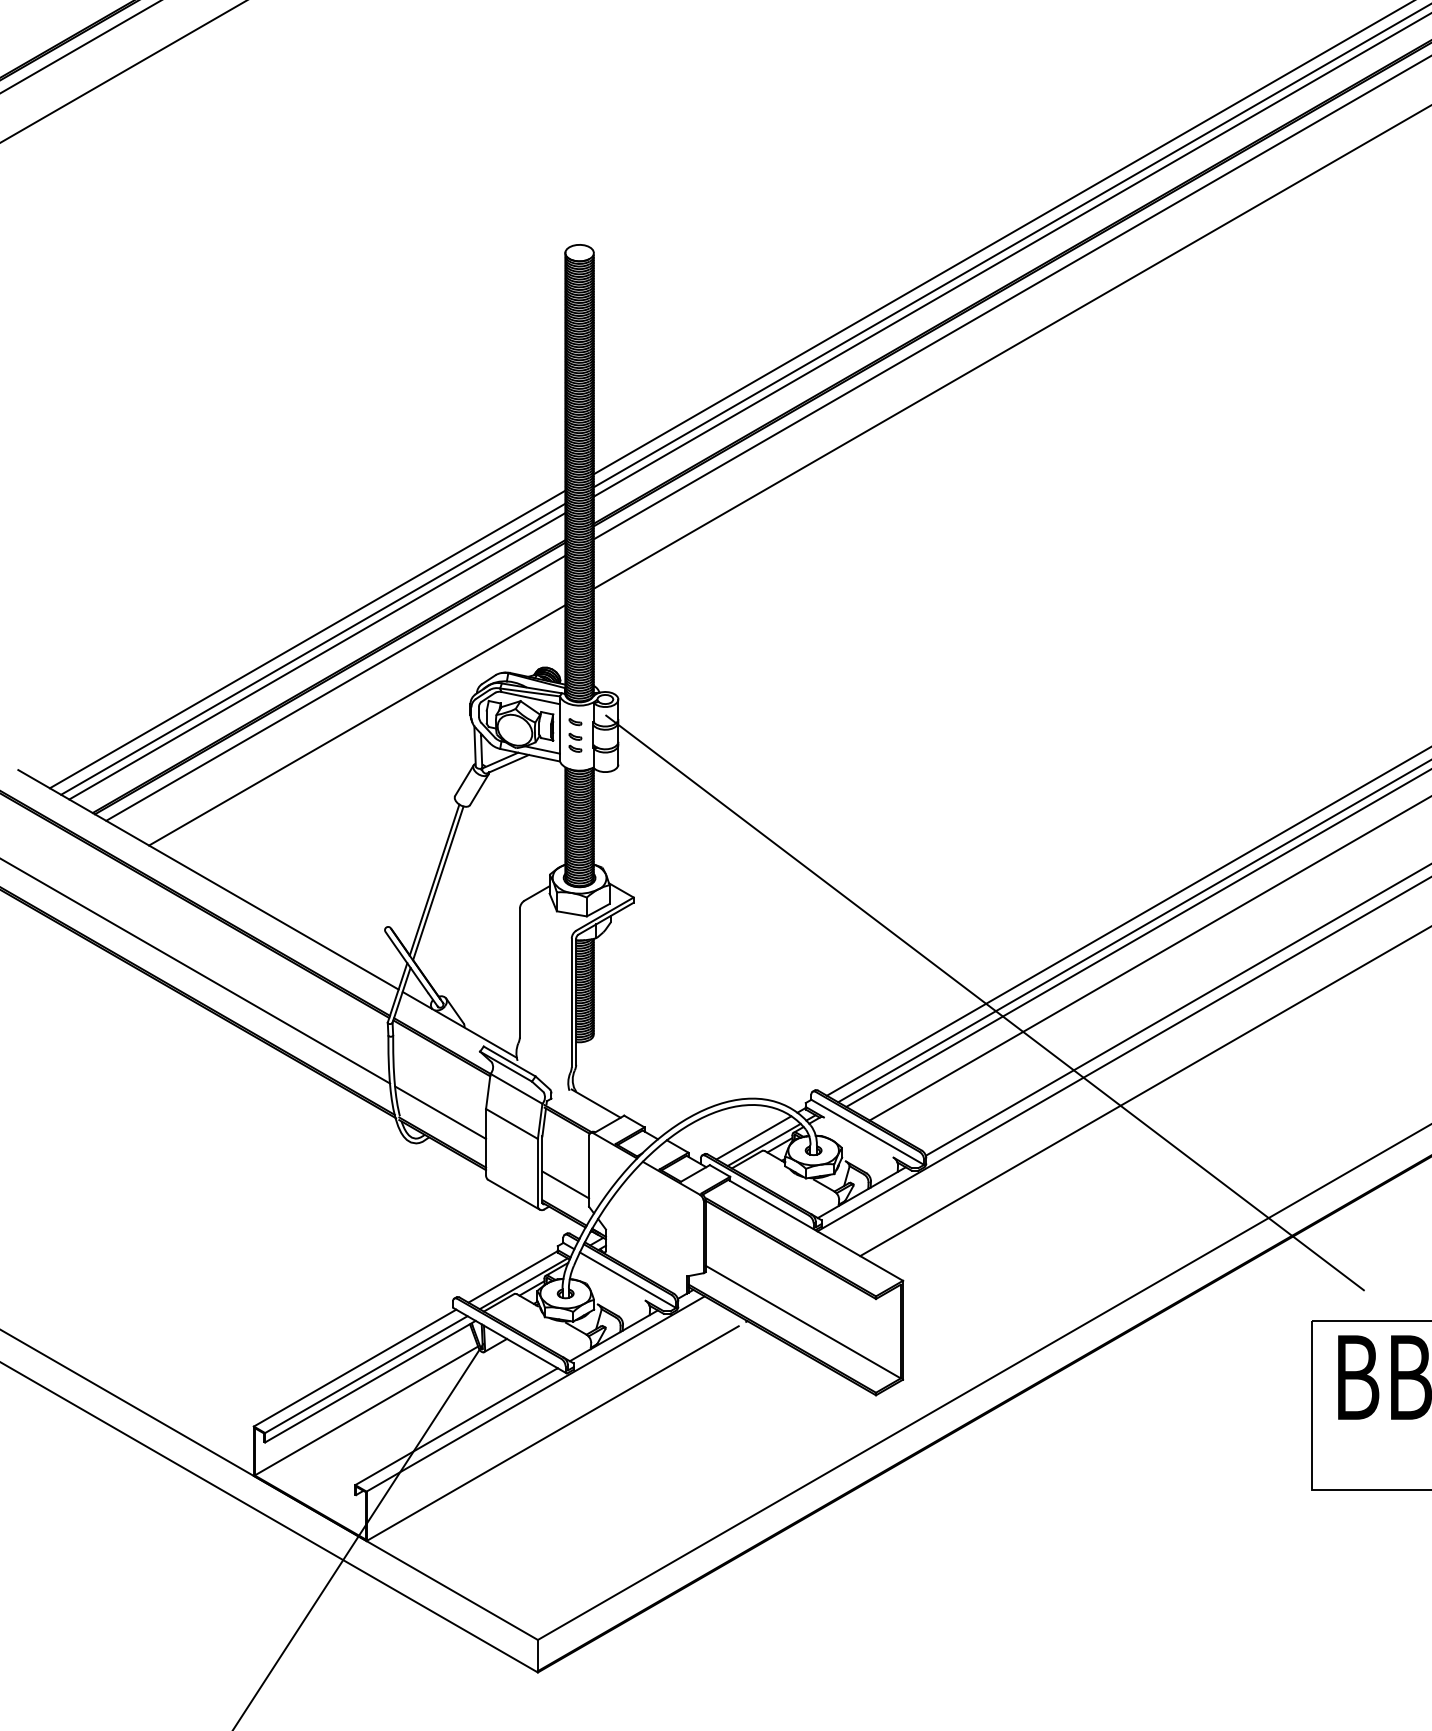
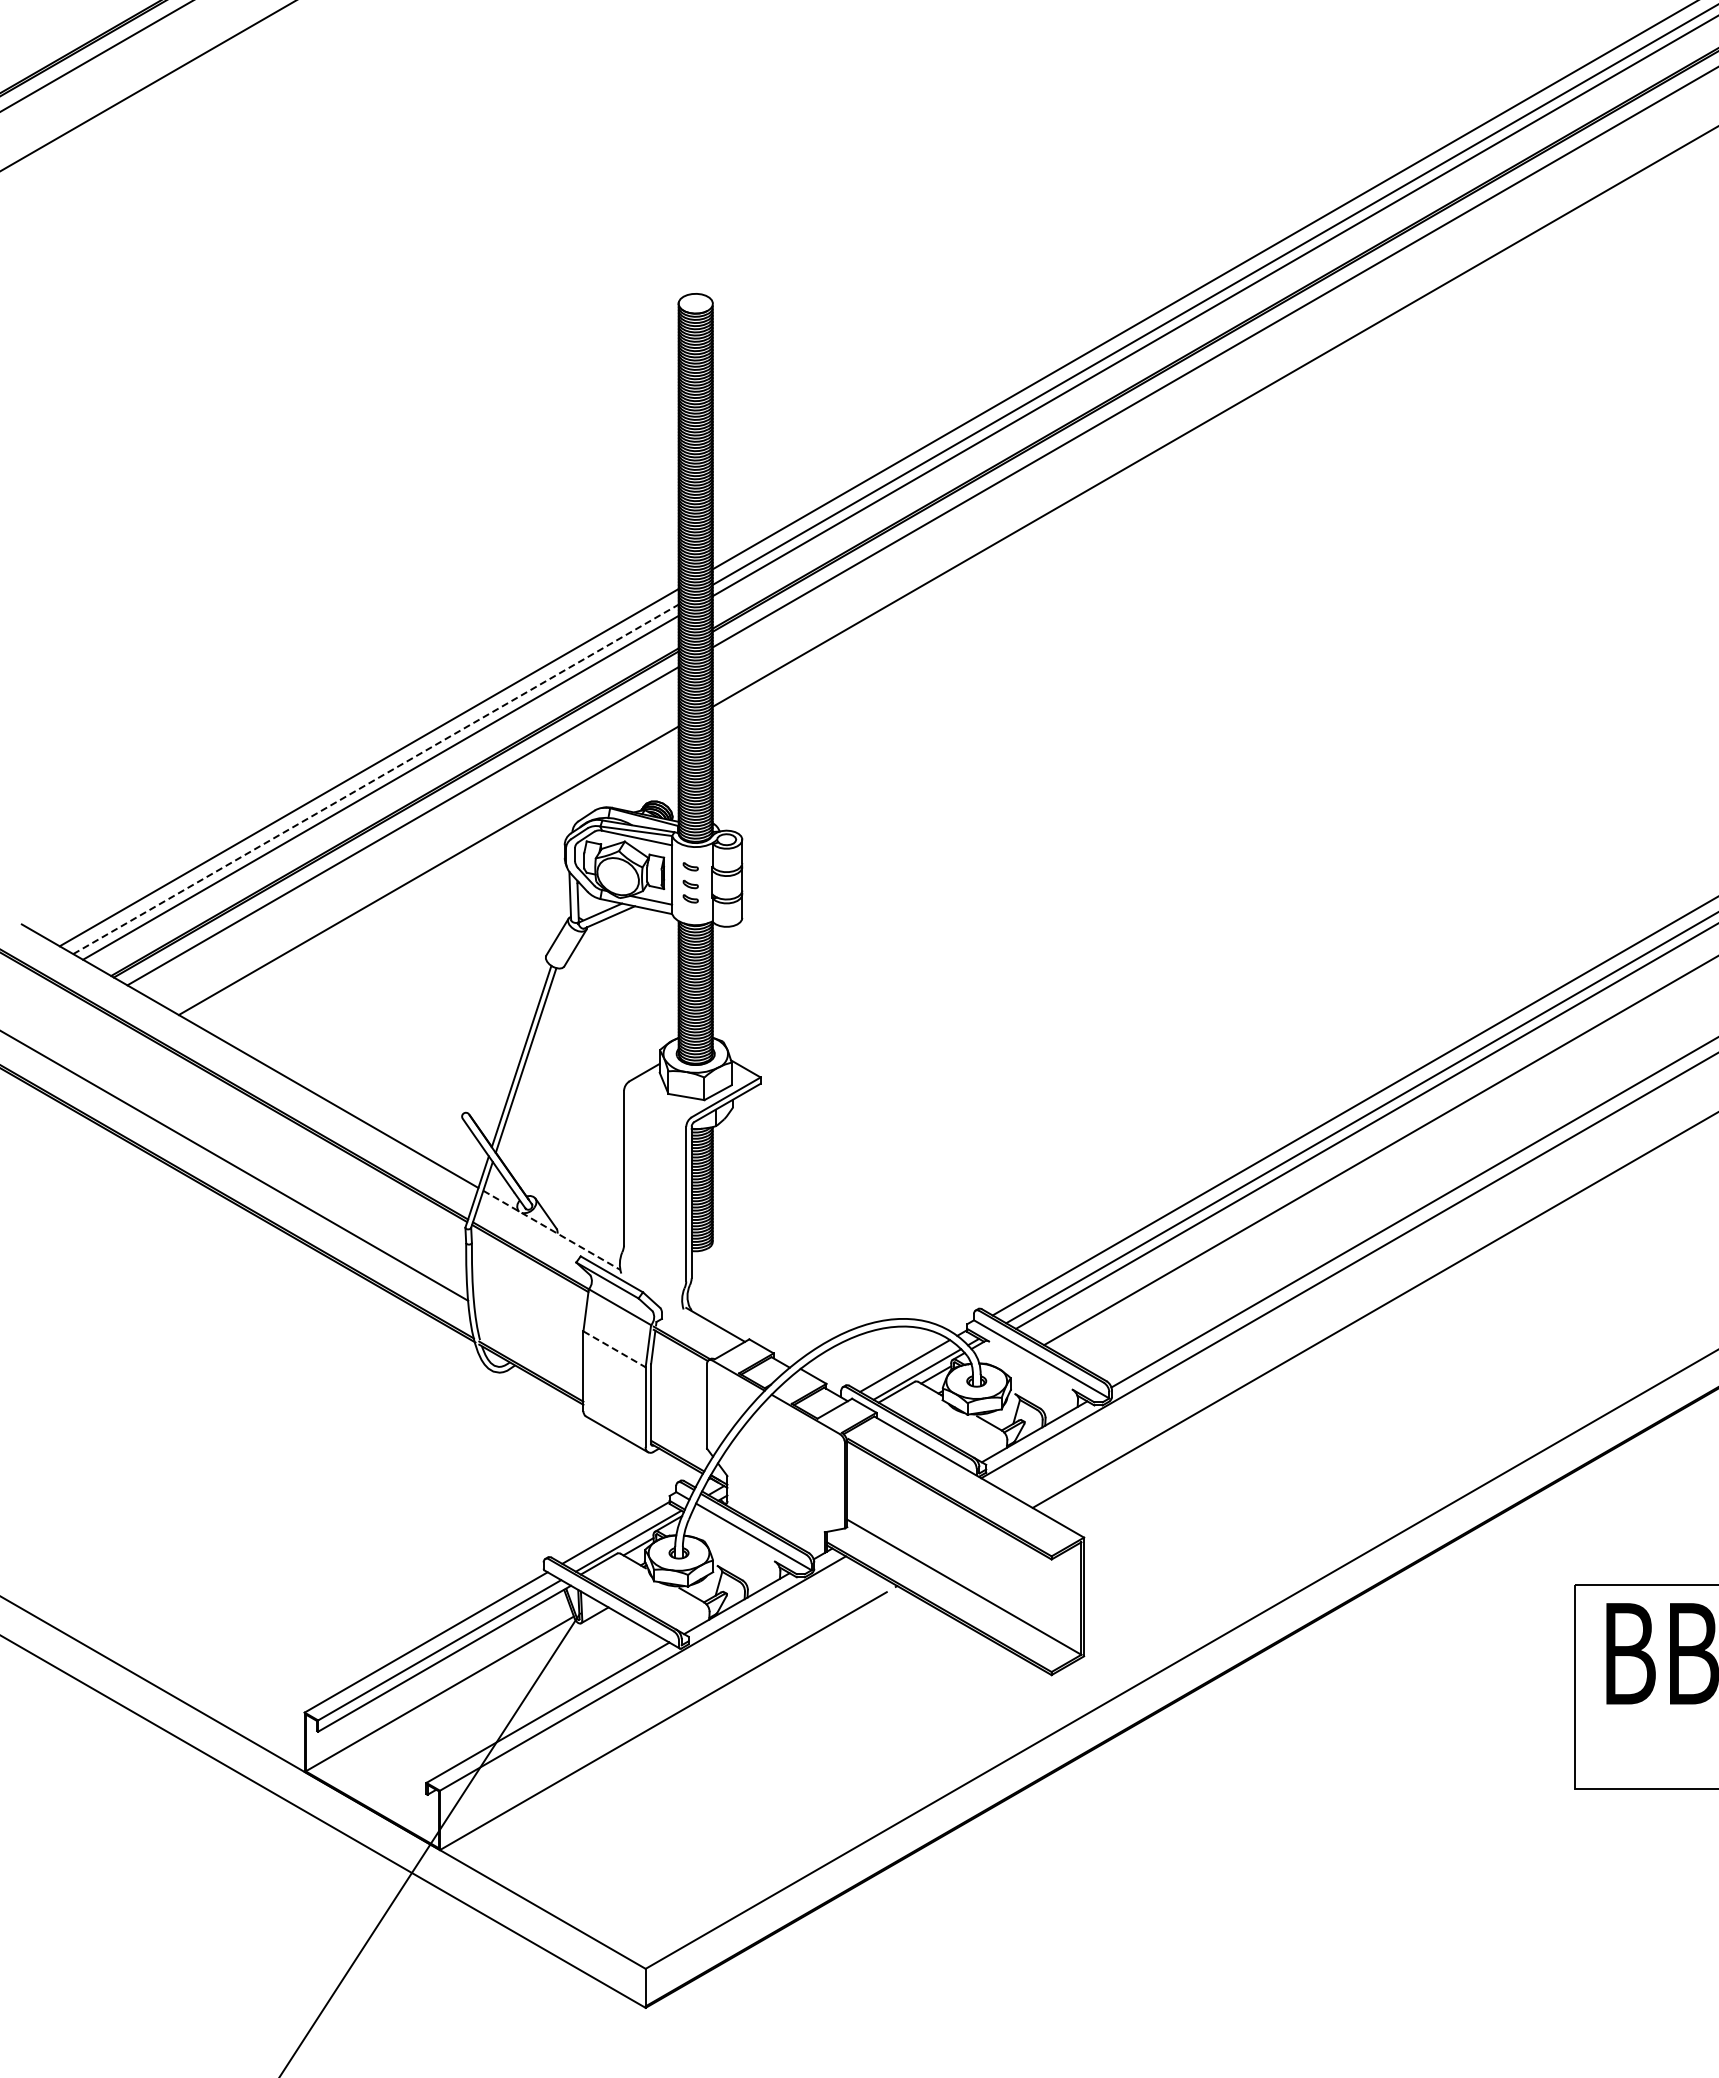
line: (313, 649) -> (376, 779), solid -> dashed
line: (985, 1002) -> (1182, 1203), removed
line: (460, 1025) -> (552, 1230), solid -> dashed
line: (440, 1112) -> (528, 1335), removed
line: (511, 1124) -> (614, 1349), solid -> dashed
line: (566, 1184) -> (679, 1422), removed

